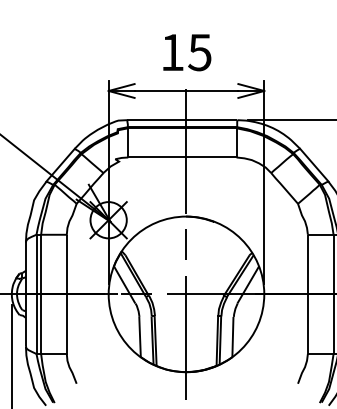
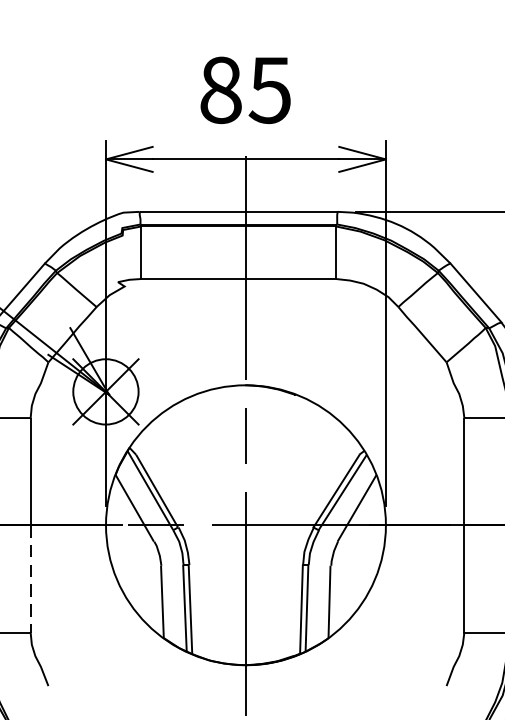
text: (172, 52) -> (220, 90), 15 -> 85
line: (66, 324) -> (30, 579), solid -> dashed

